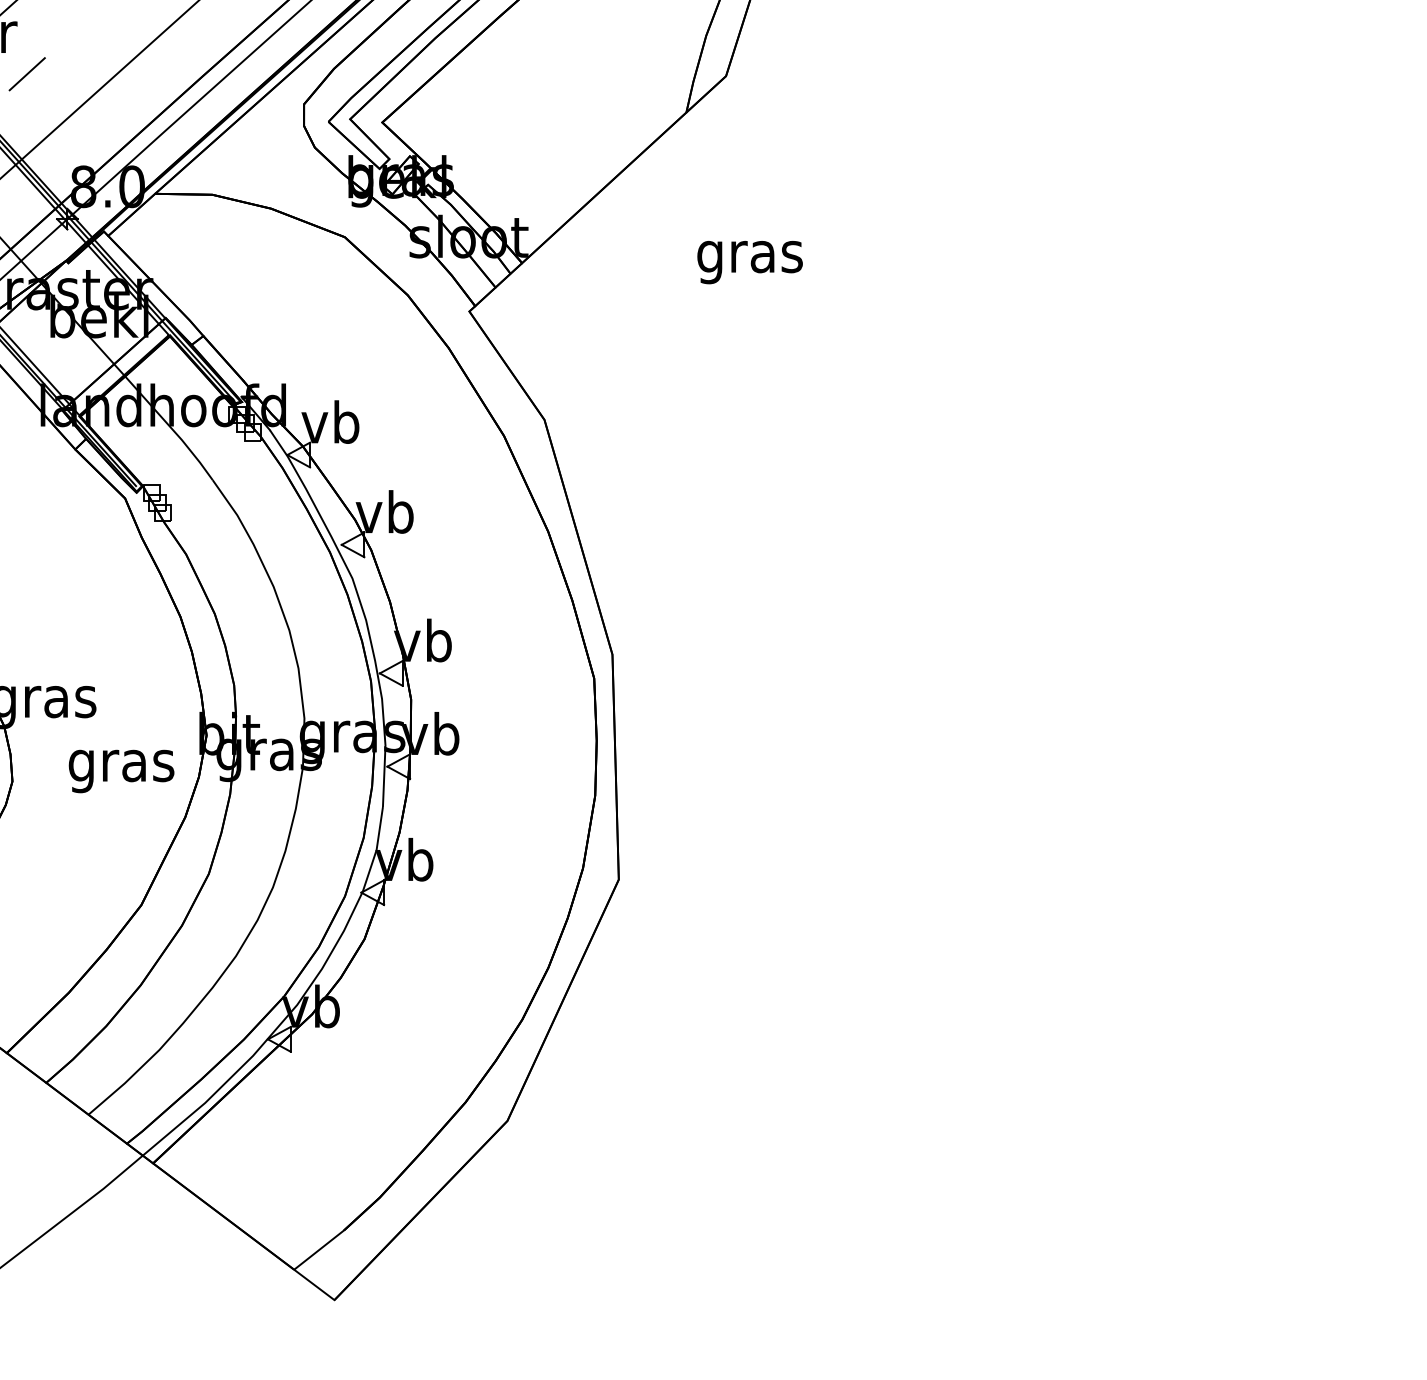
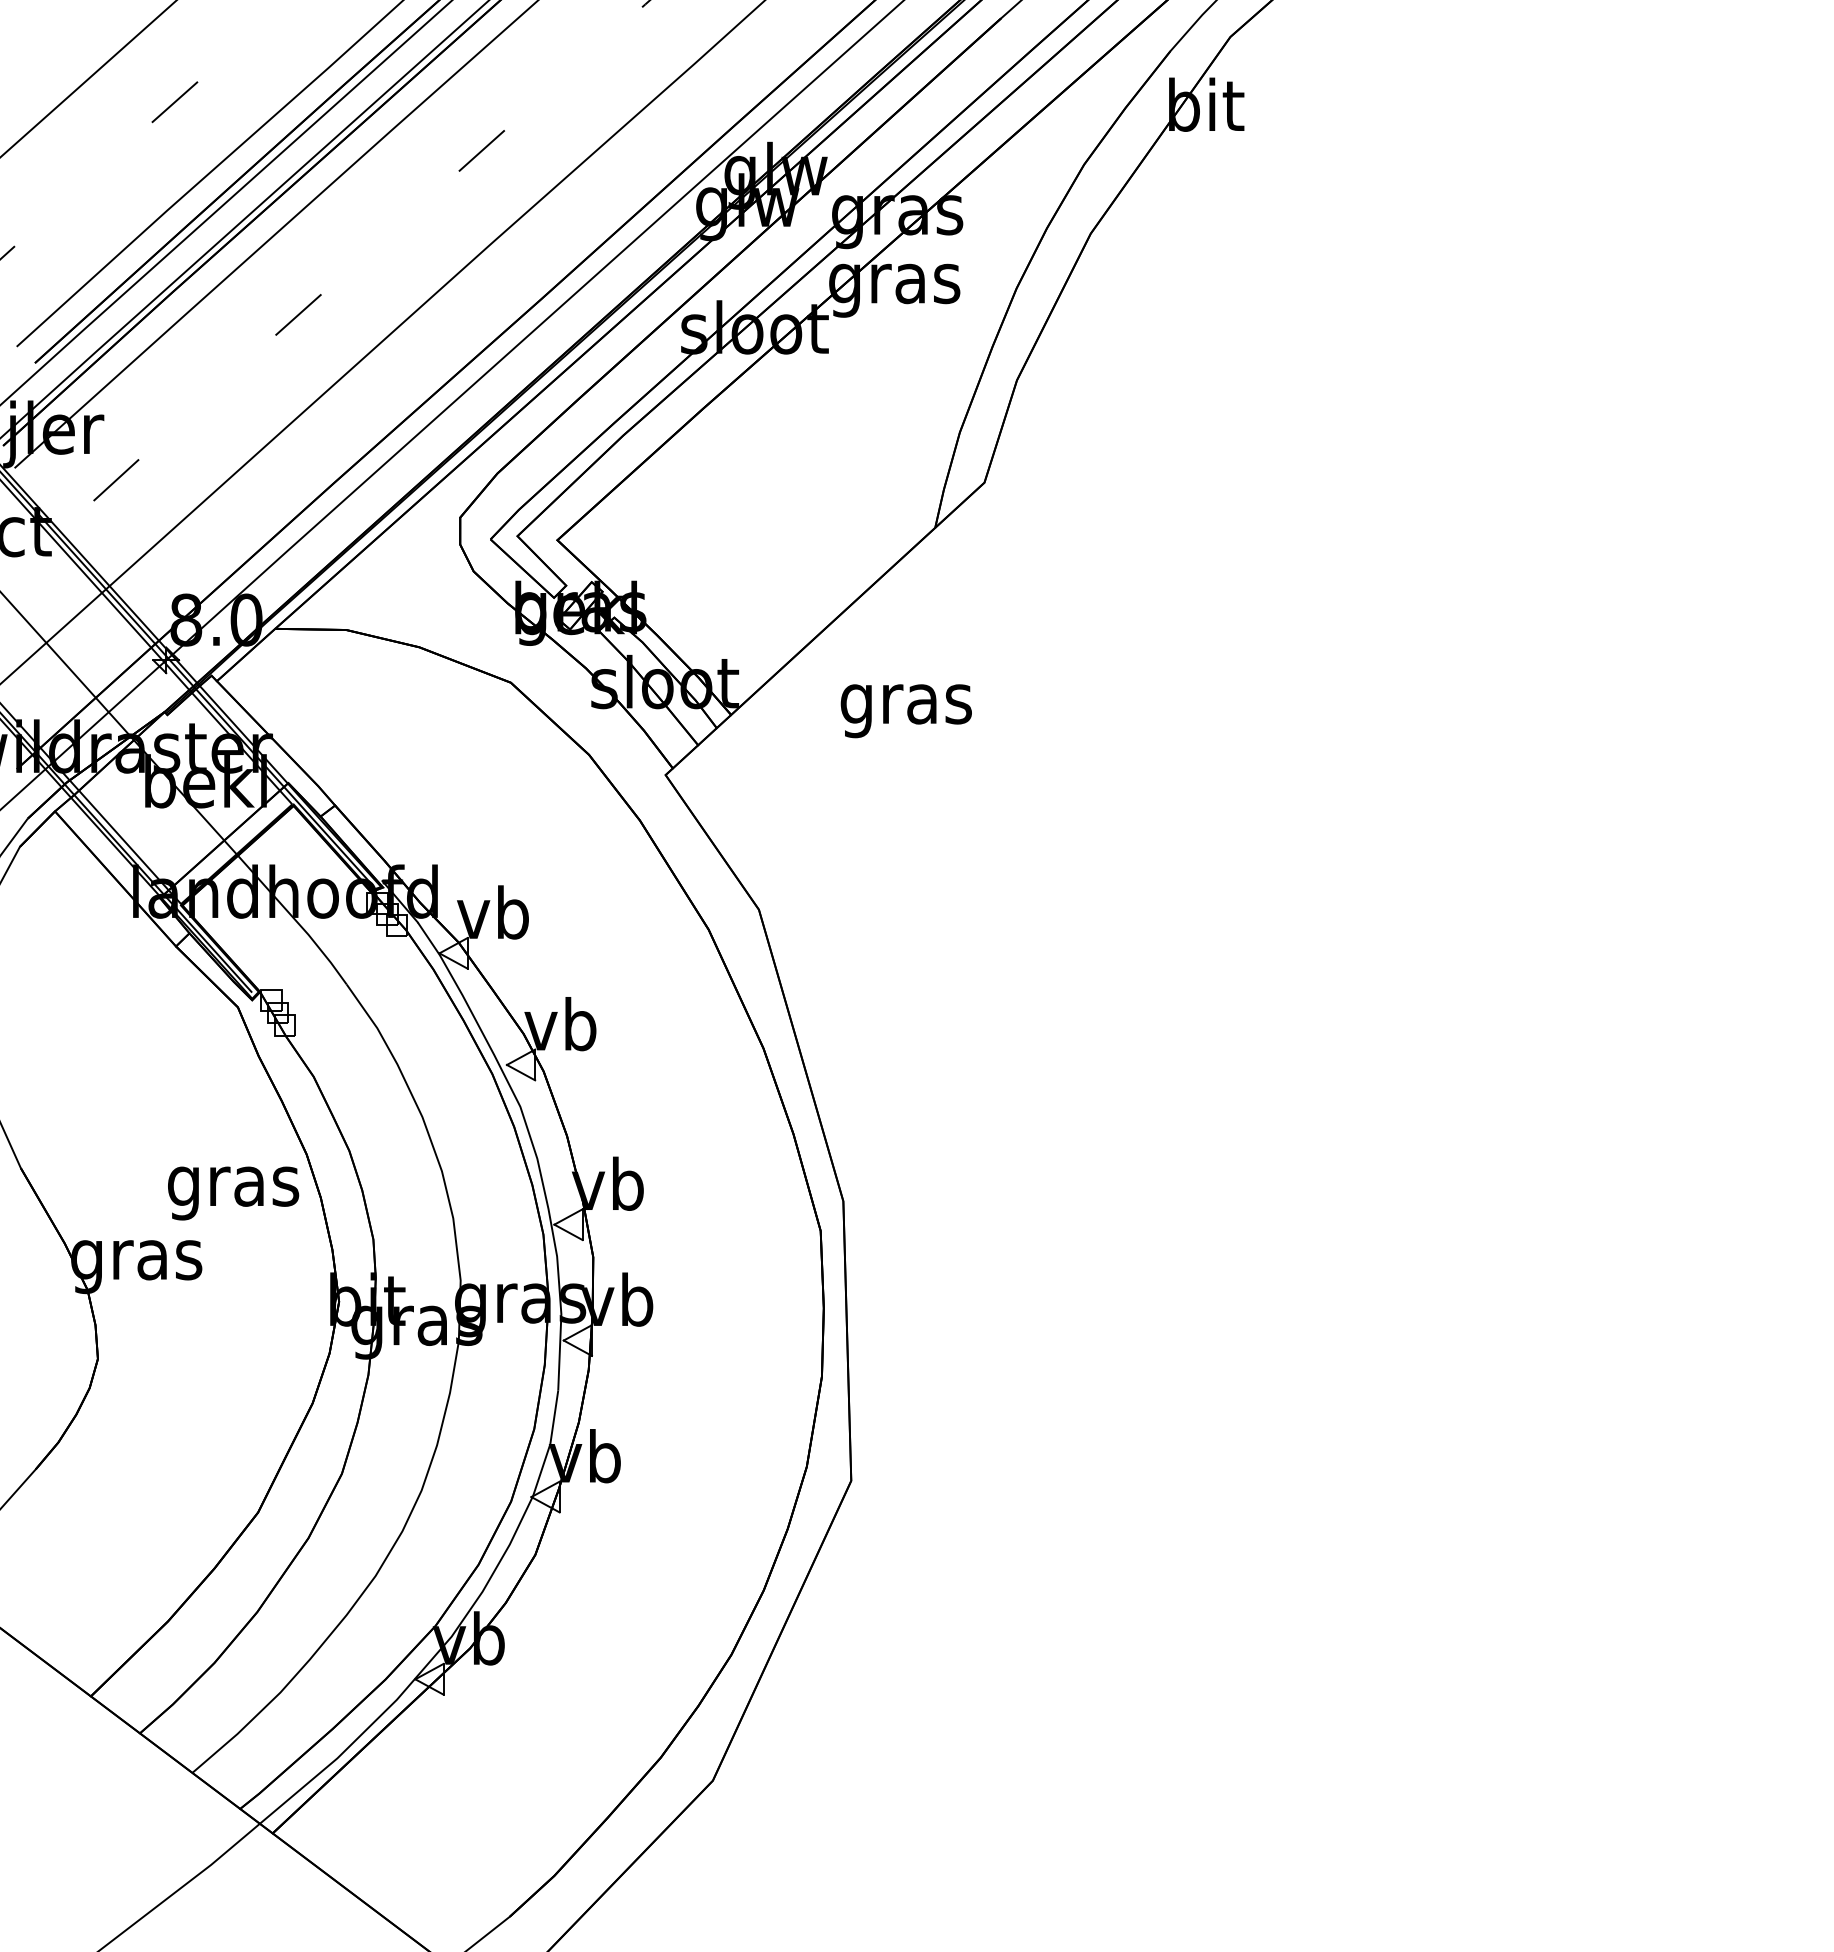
text: (749, 262) -> (905, 711), moved
text: (121, 771) -> (233, 1193), moved

